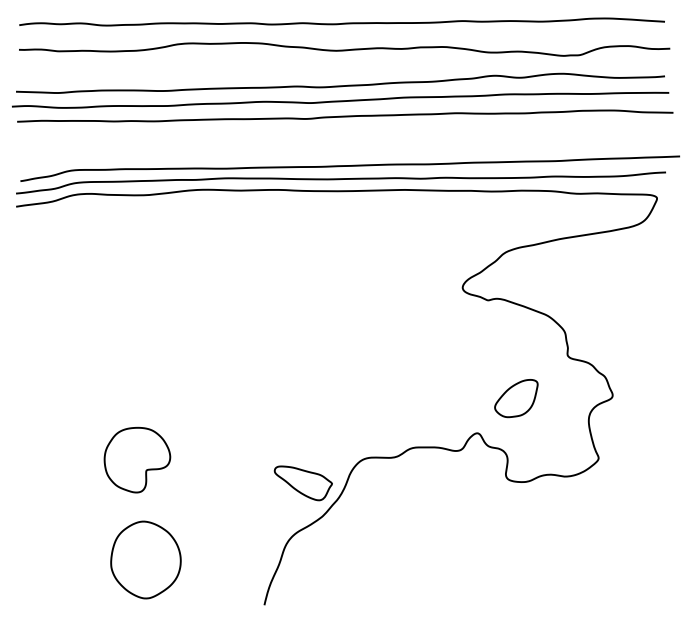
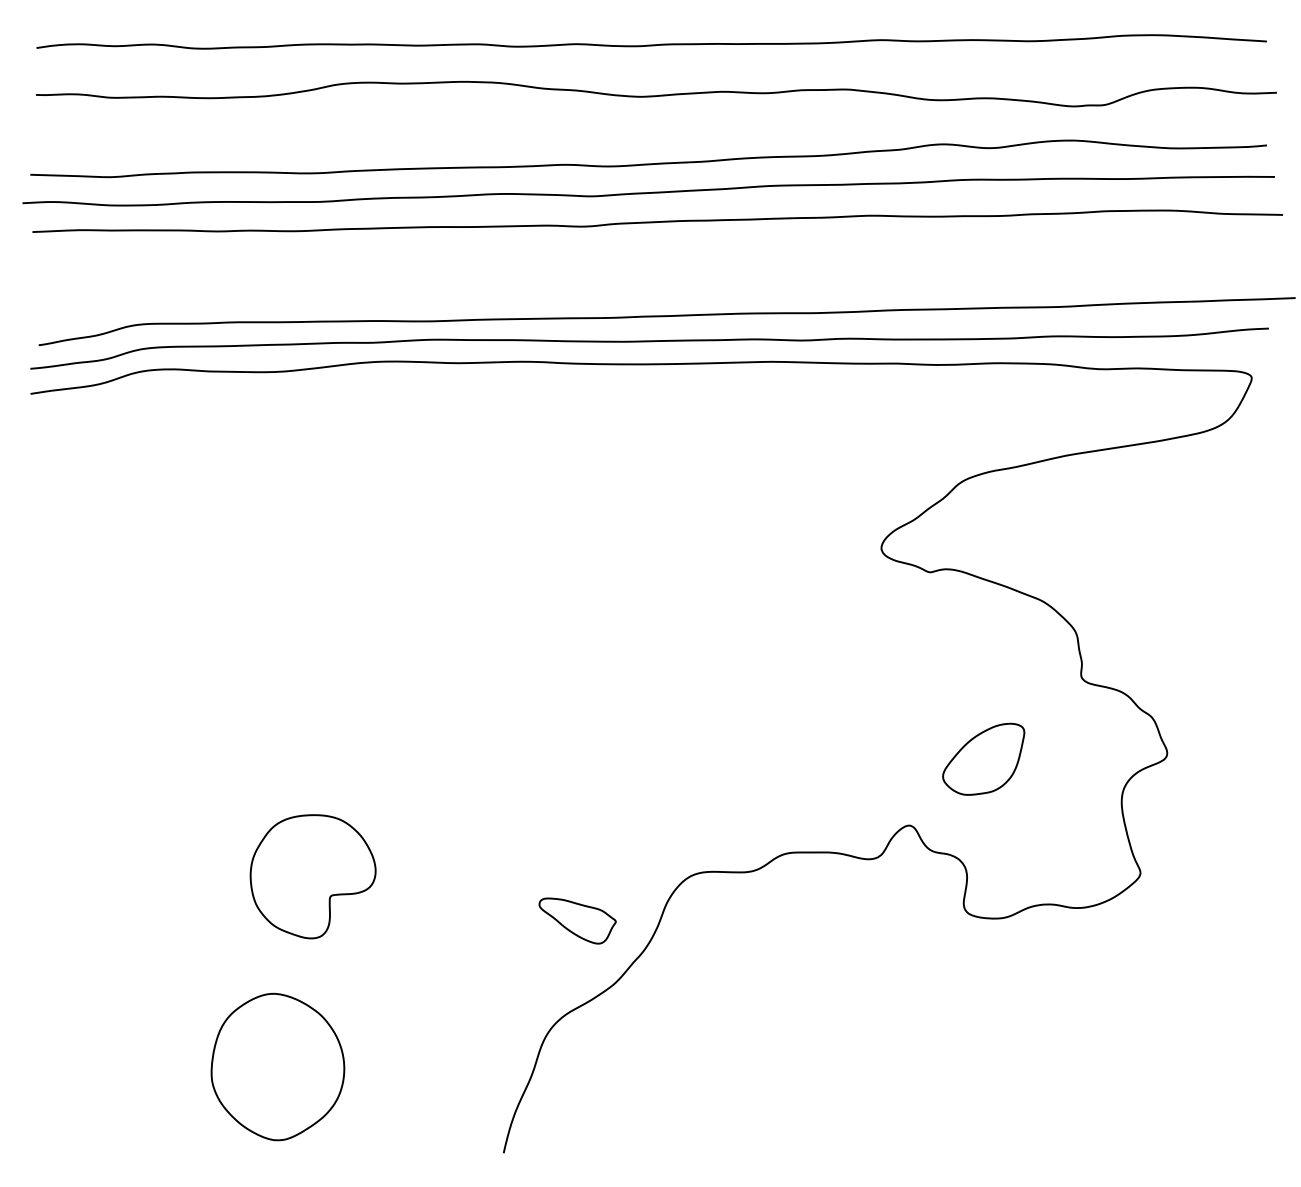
part: (137, 459) -> (313, 875), moved
part: (302, 483) -> (576, 921), size x0.7

